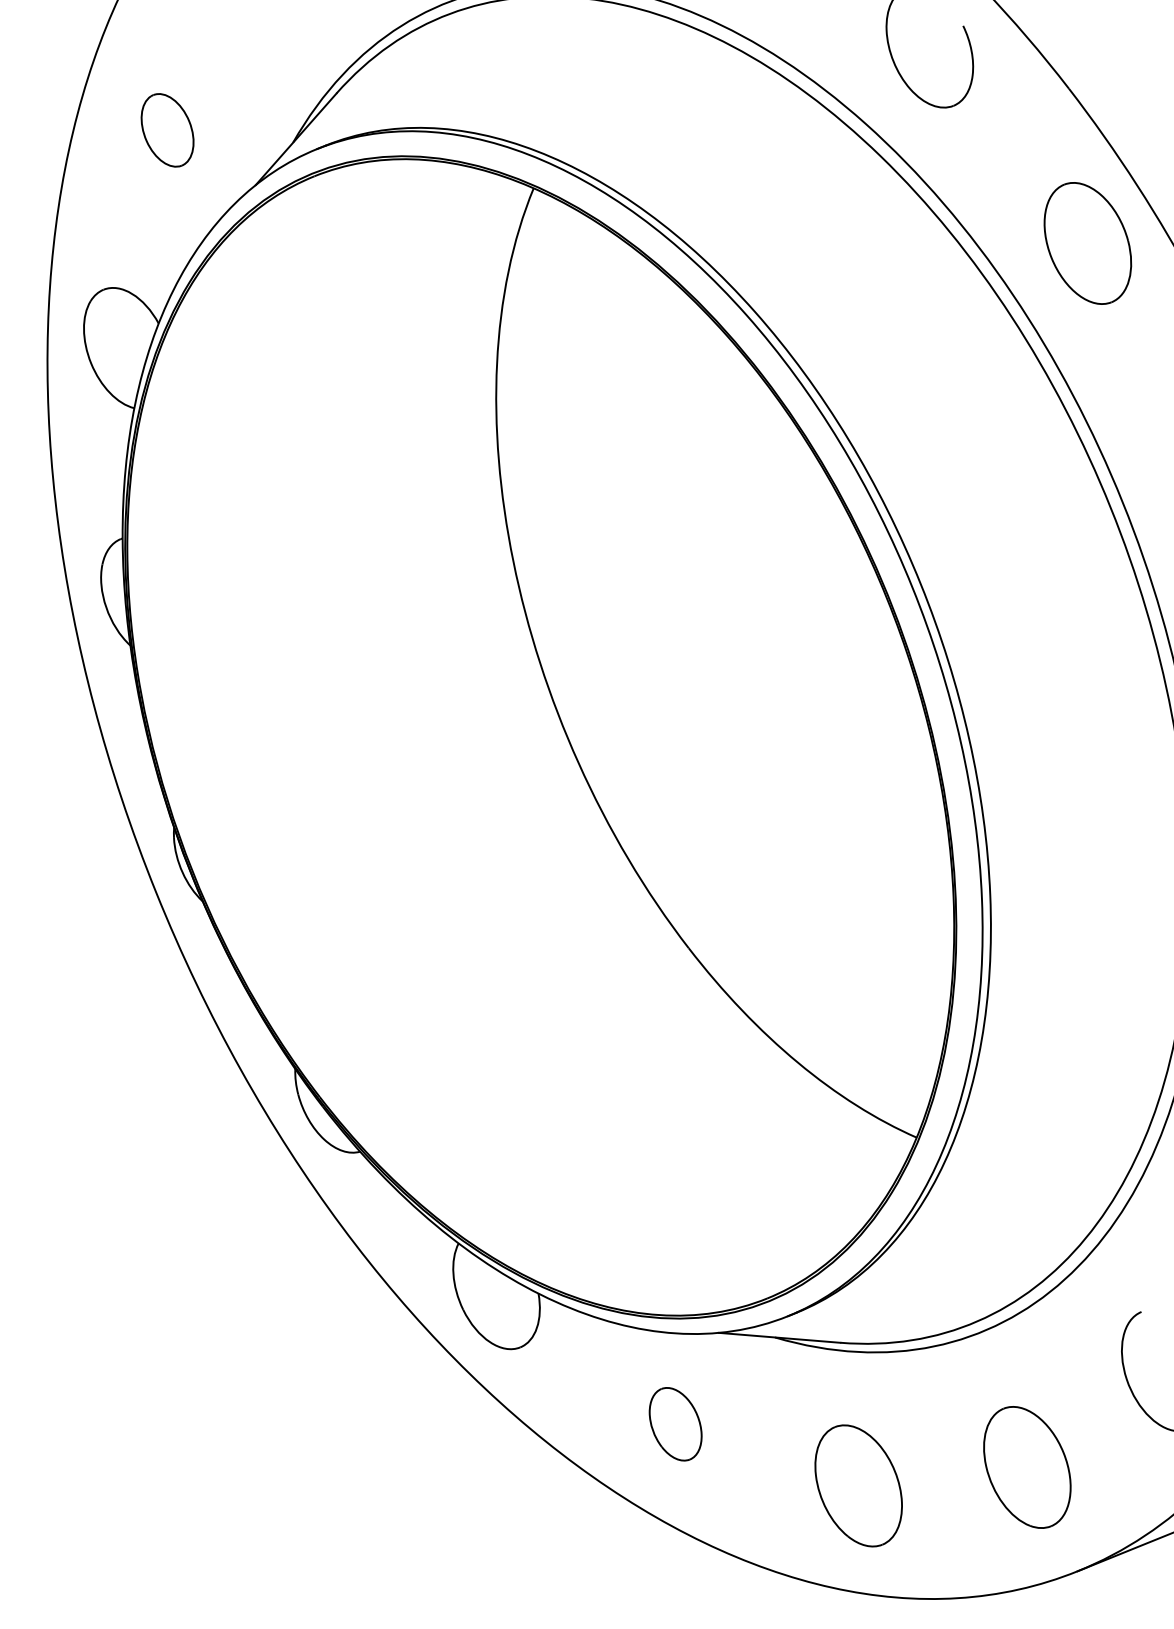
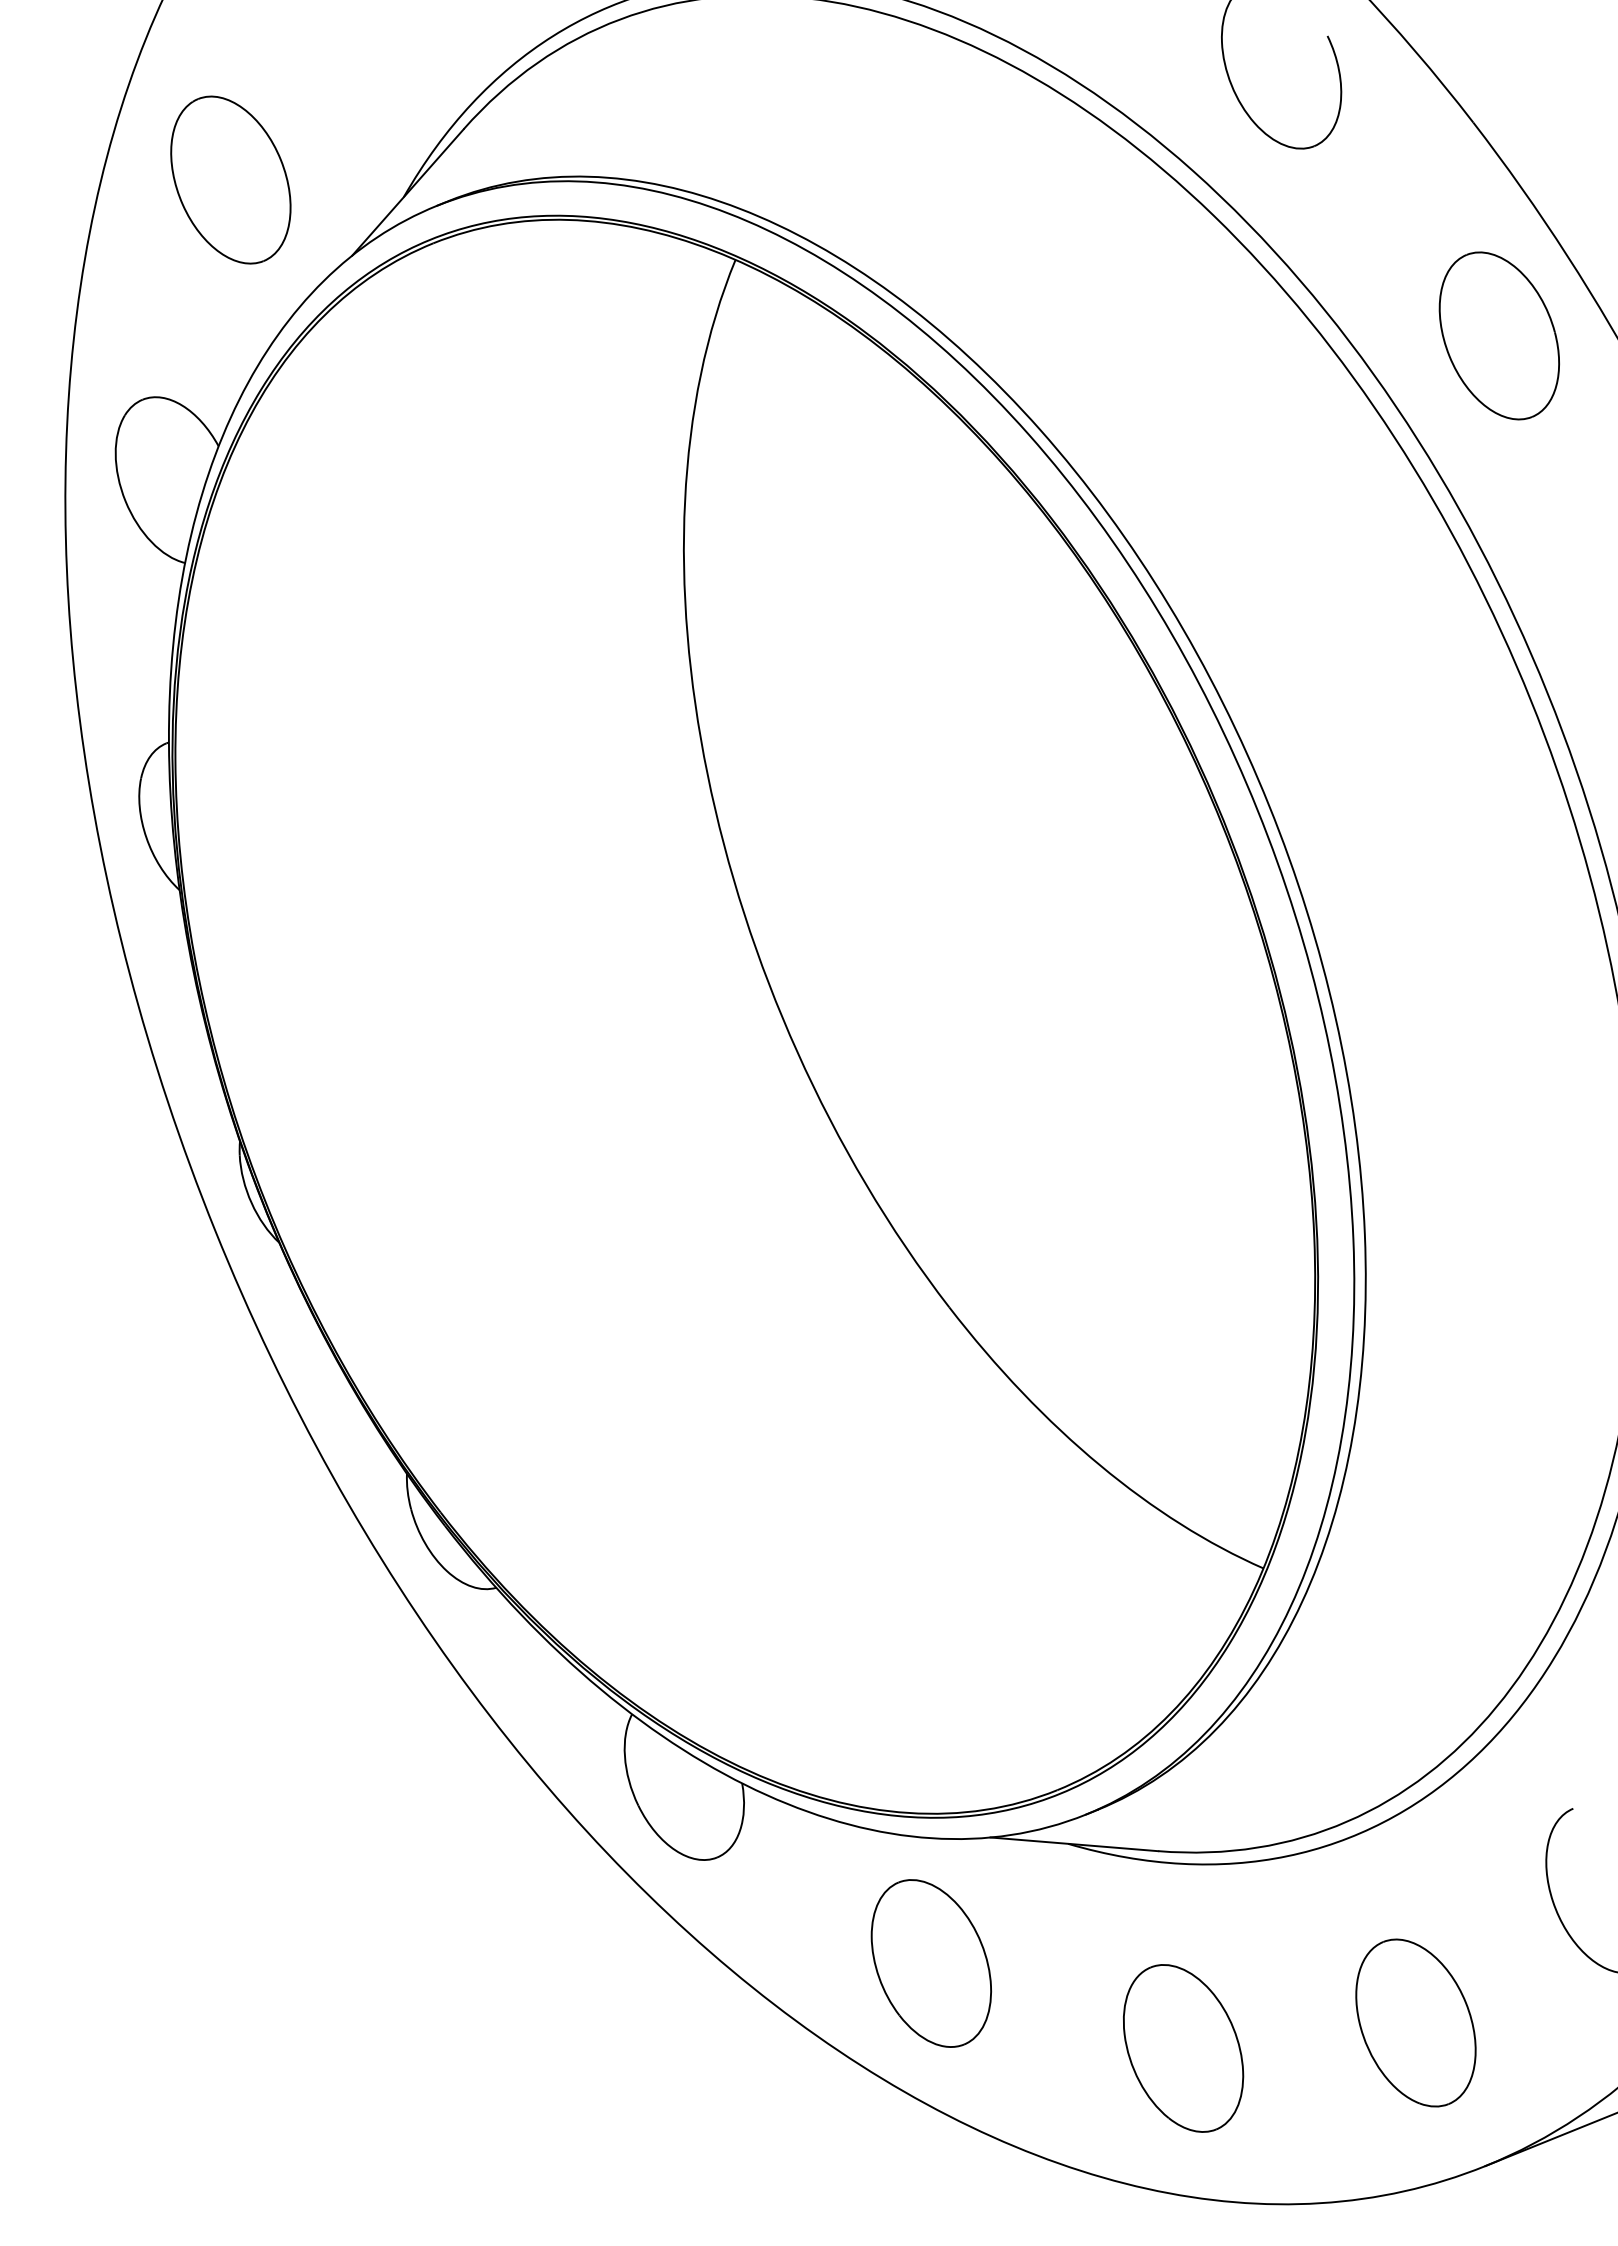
part: (167, 129) -> (230, 179), size x1.67
part: (675, 1424) -> (930, 1963), size x1.67

